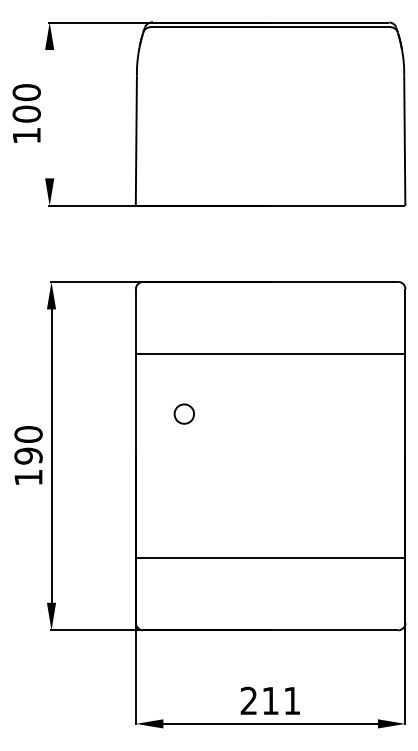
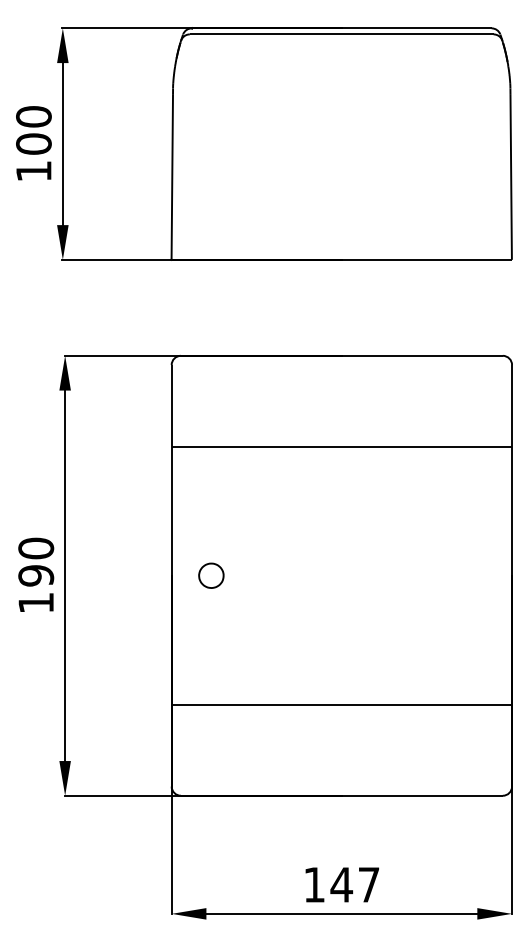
line: (49, 114) -> (62, 144), added
part: (183, 413) -> (210, 575), moved
text: (270, 700) -> (341, 884), 211 -> 147

